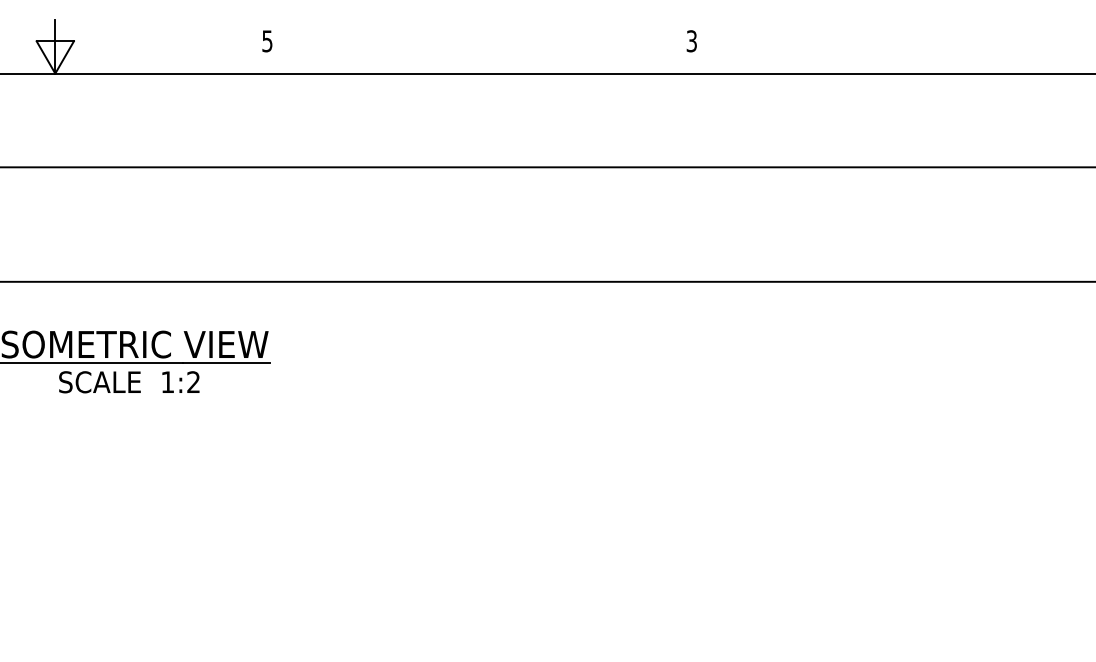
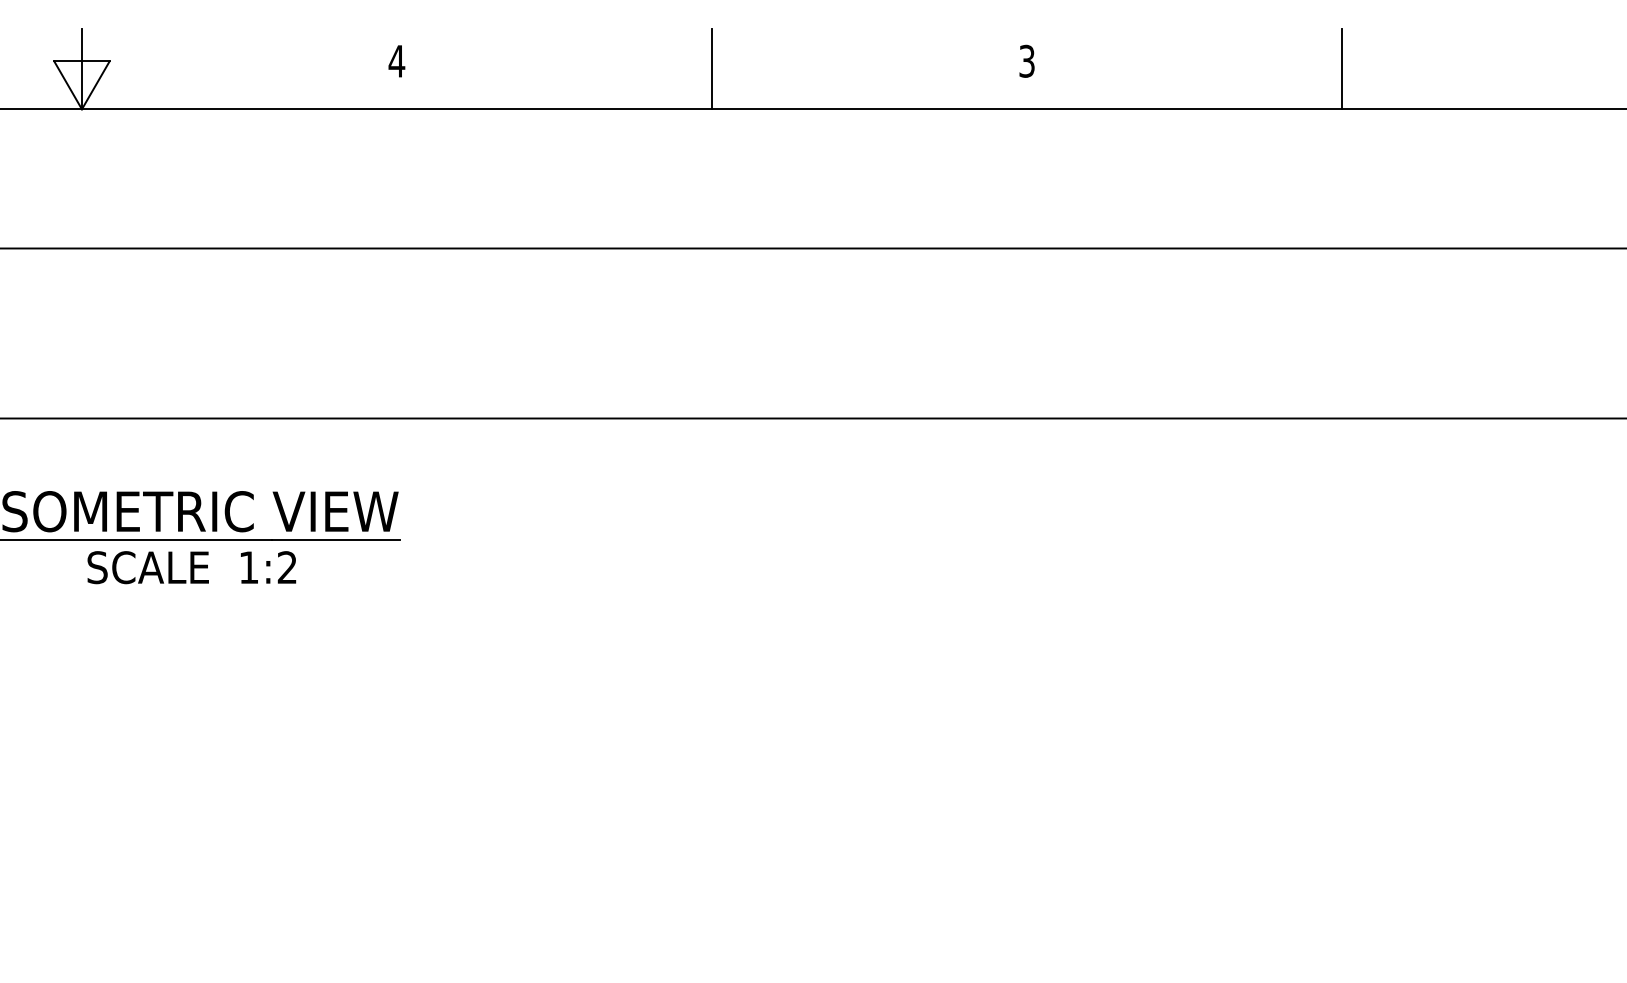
text: (266, 41) -> (395, 61), 5 -> 4
line: (479, 46) -> (711, 69), added
line: (904, 46) -> (1342, 69), added

